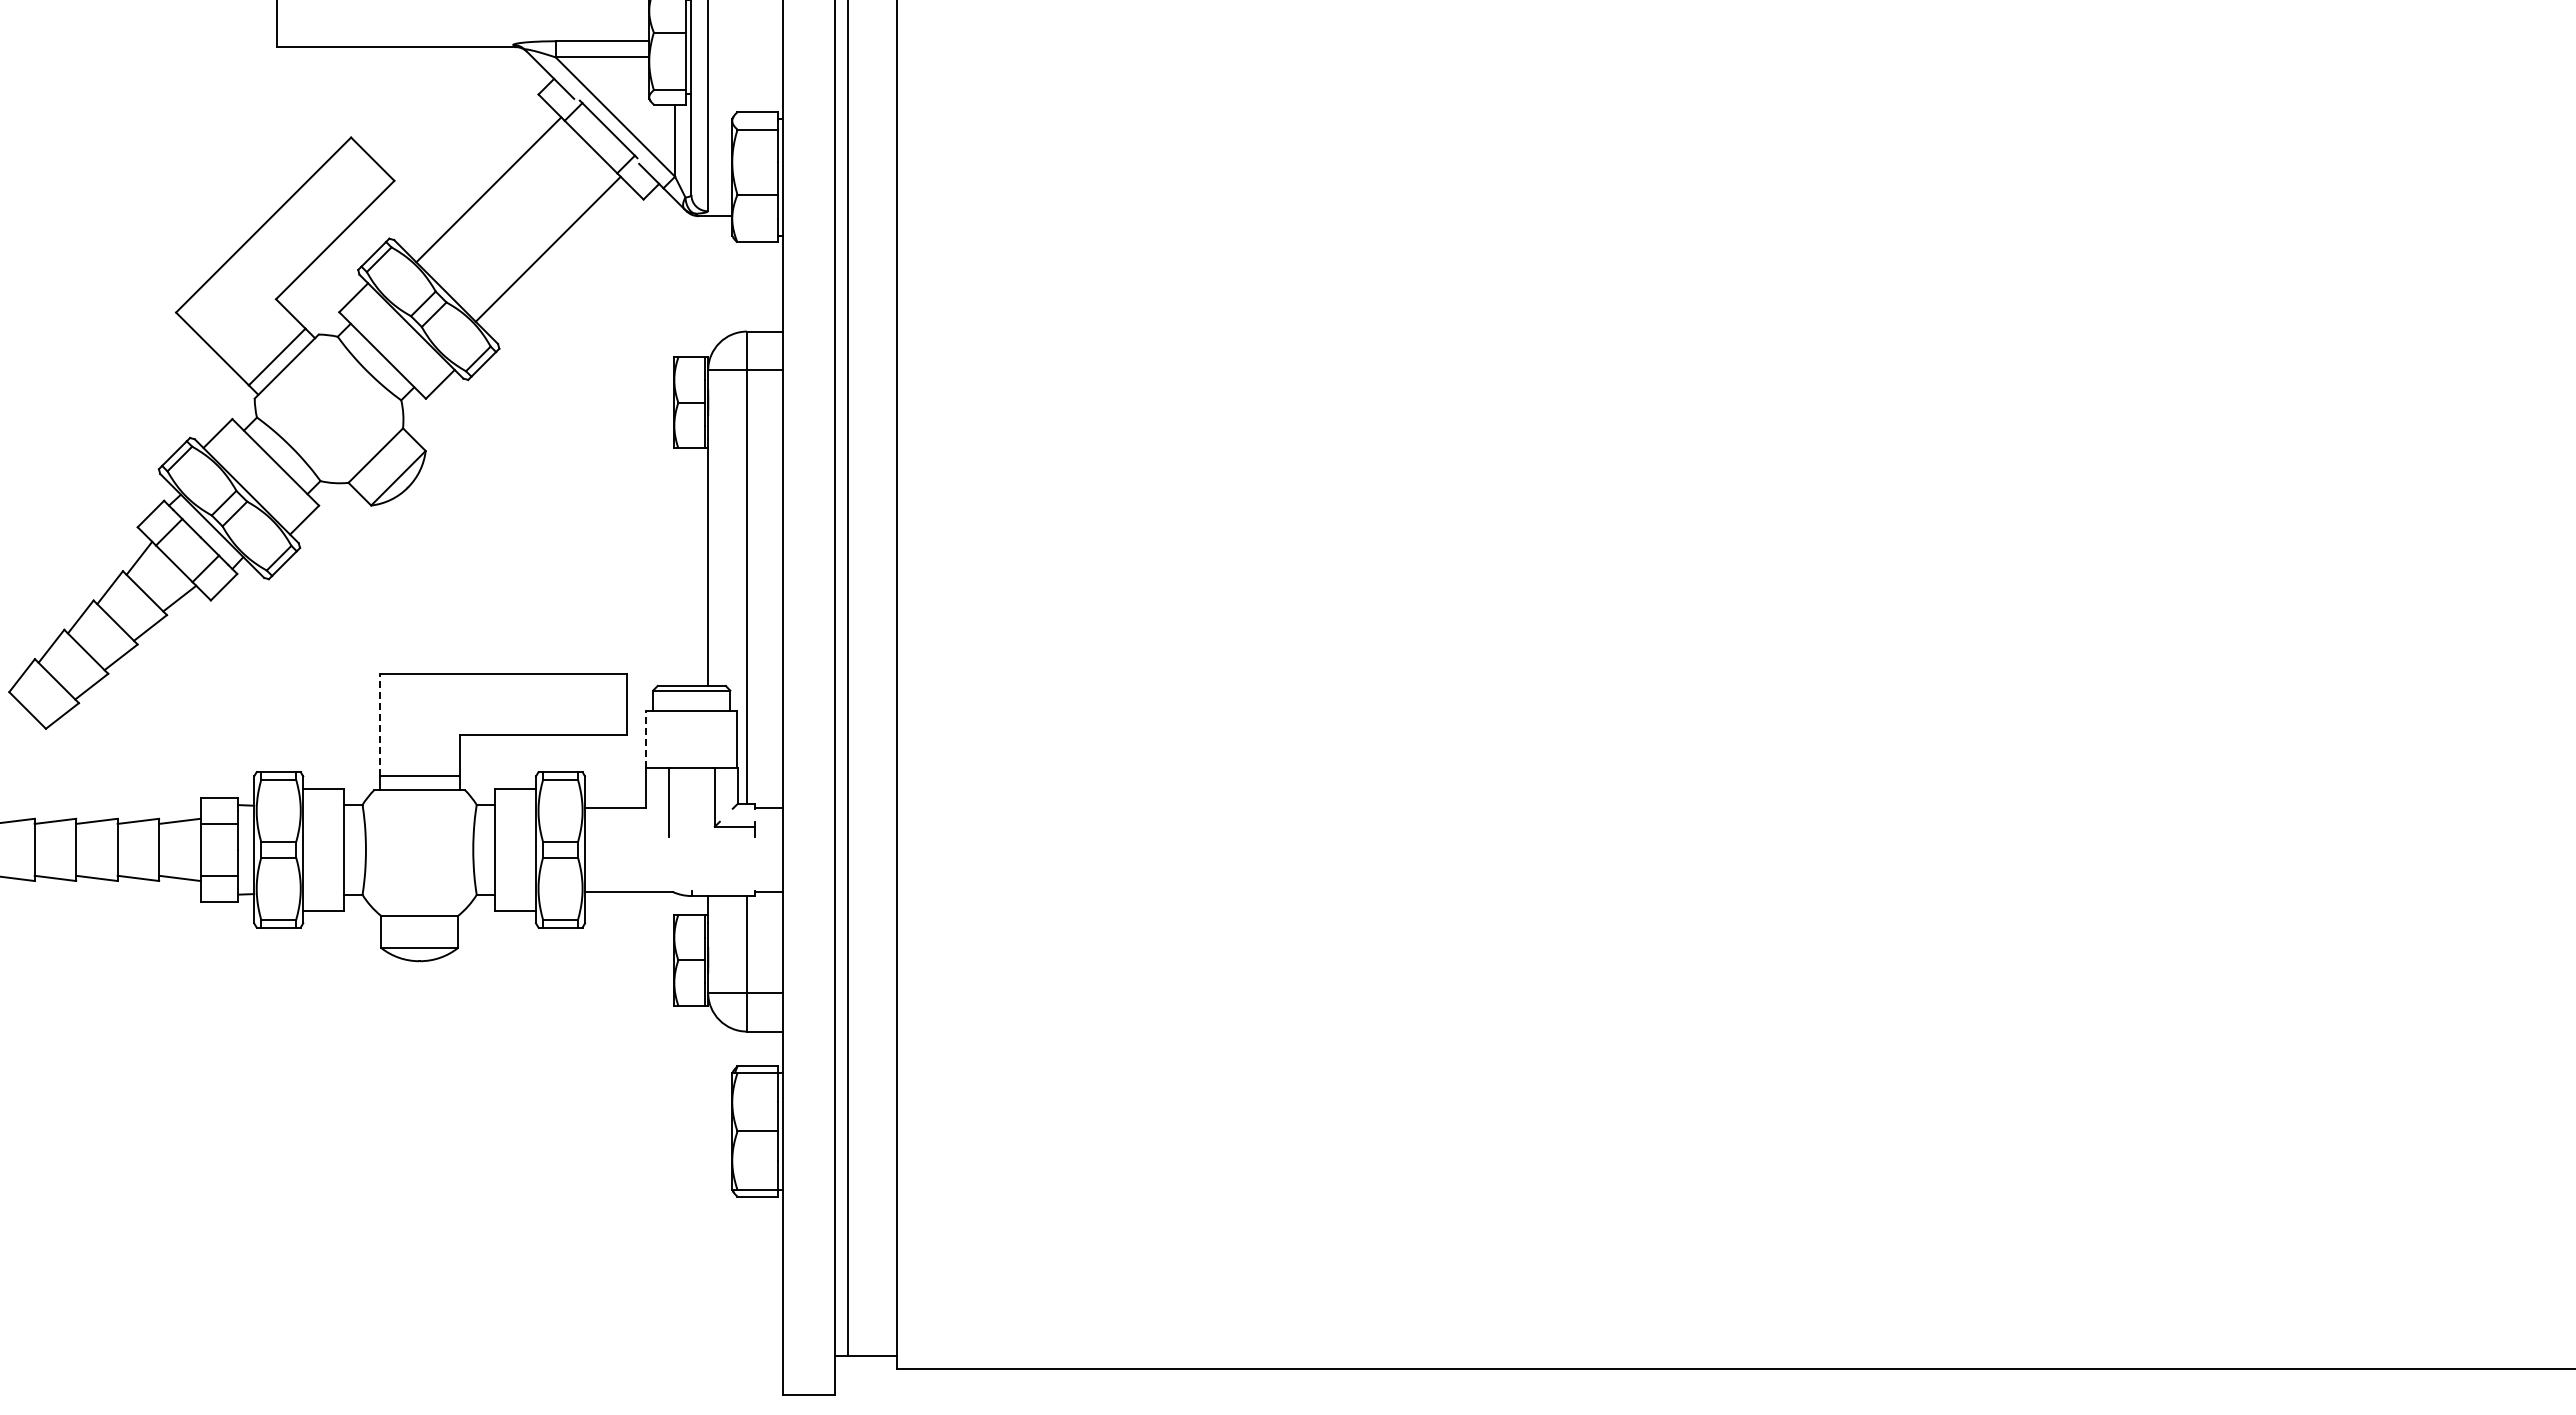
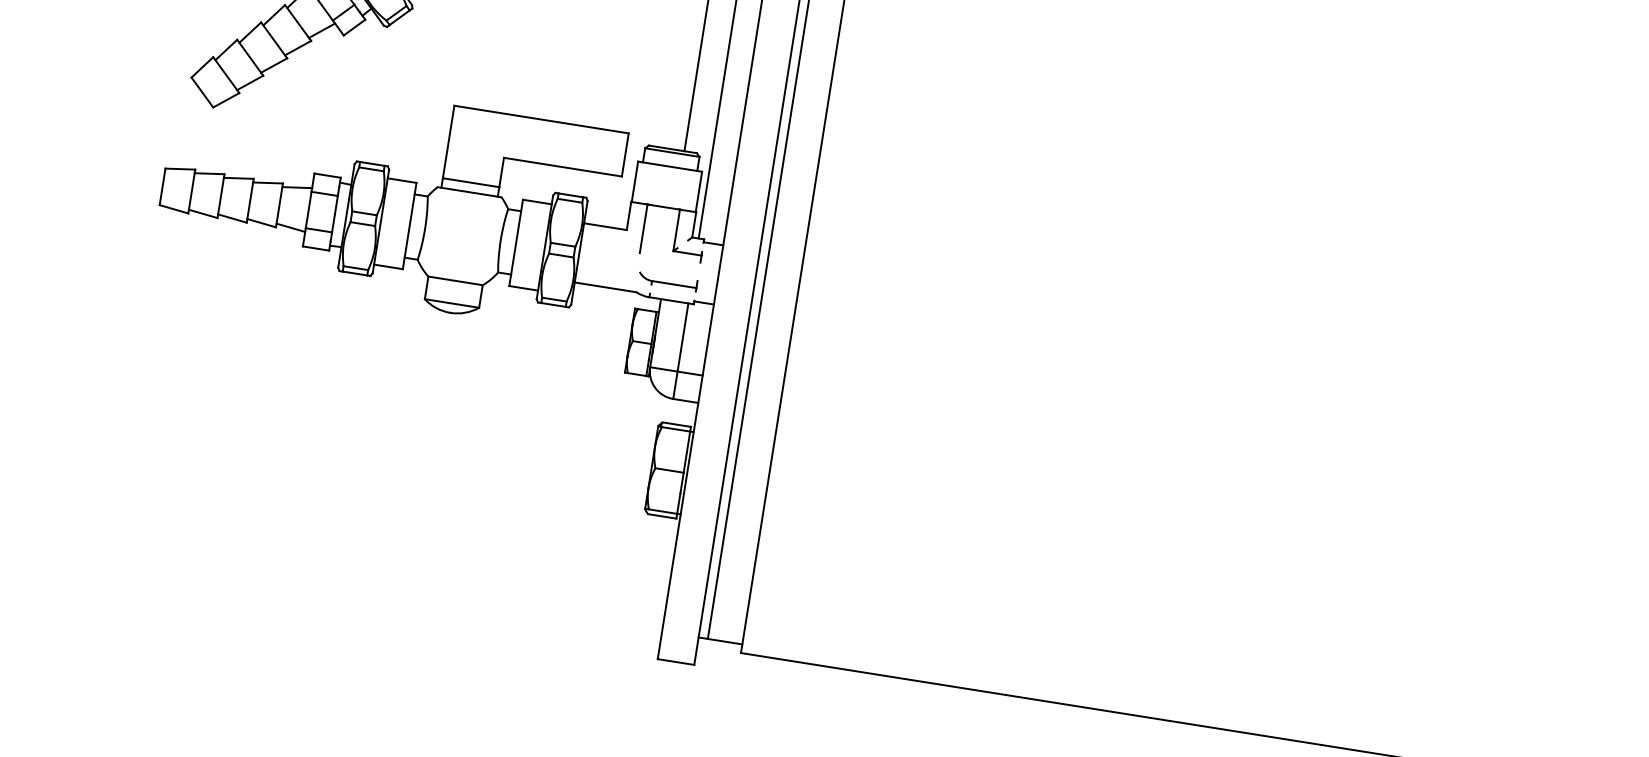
line: (379, 724) -> (448, 141), dashed -> solid
line: (646, 739) -> (635, 182), dashed -> solid
part: (713, 870) -> (667, 281), added

